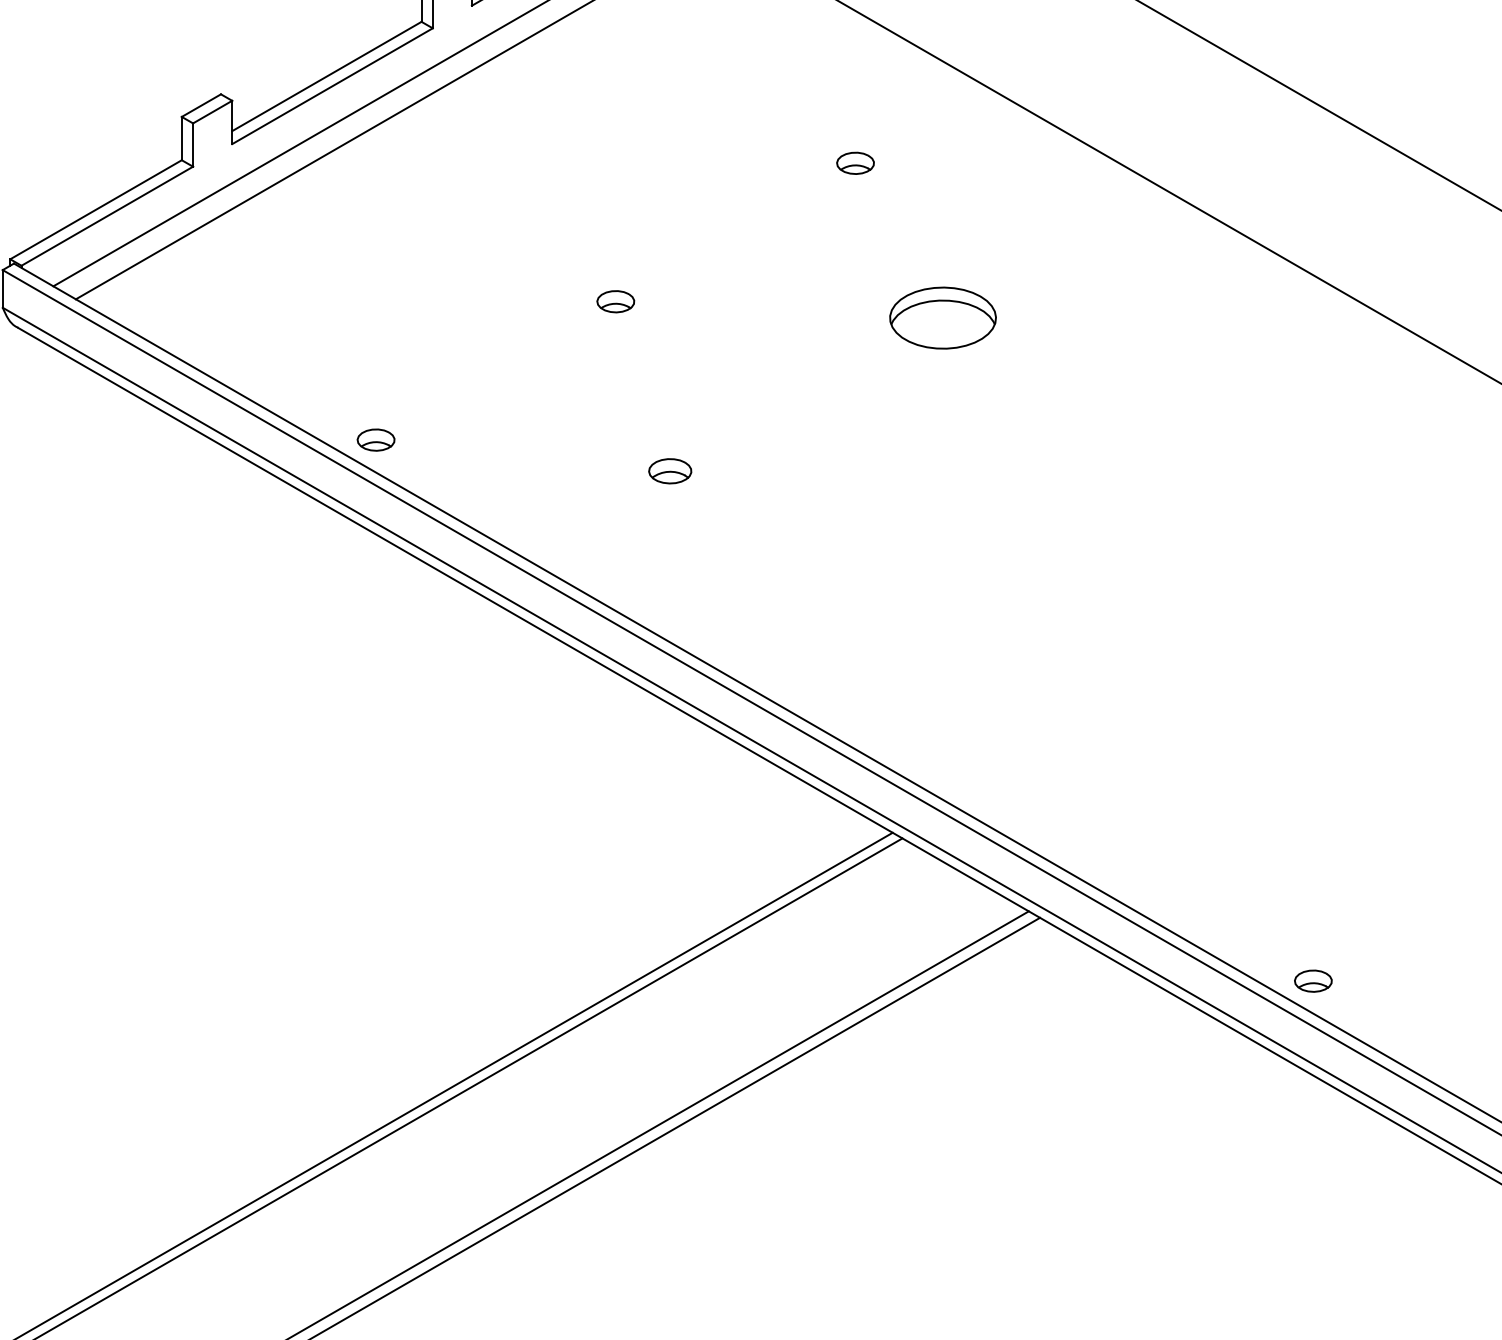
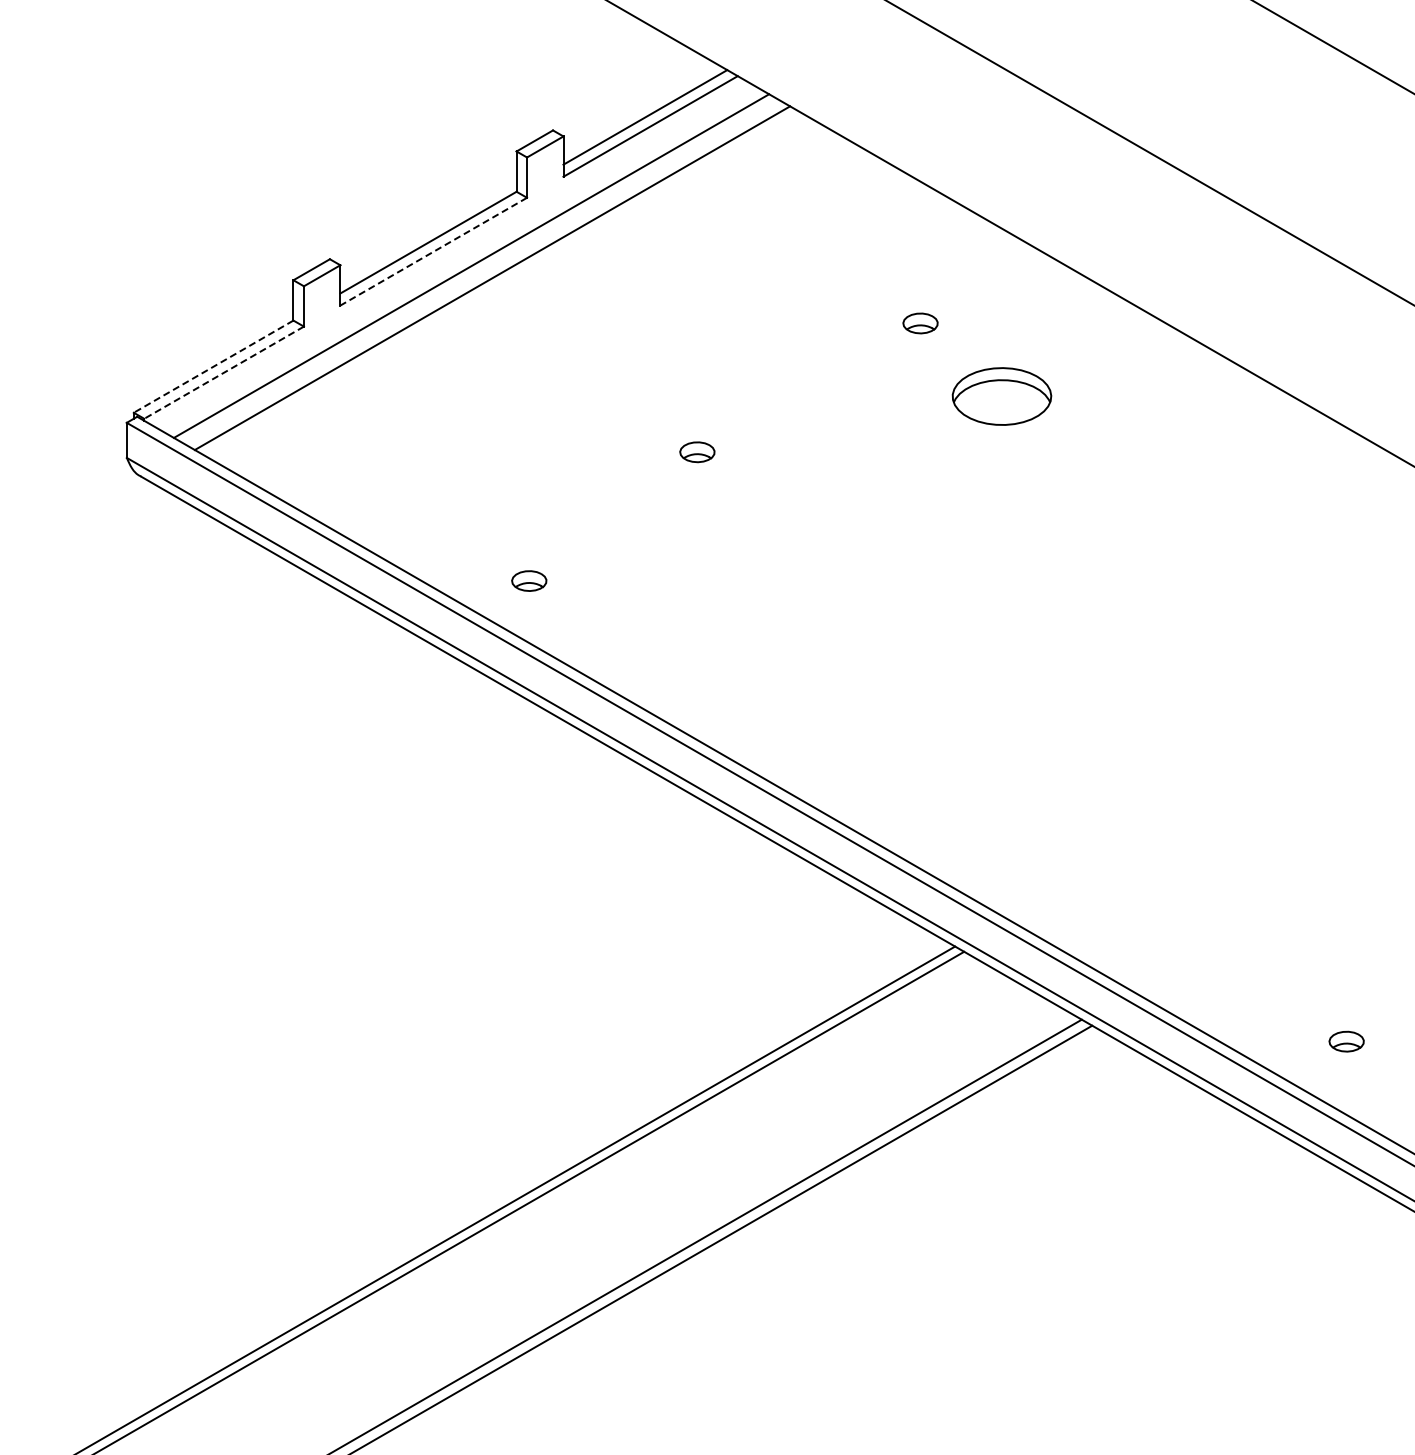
line: (332, 86) -> (433, 251), solid -> dashed
line: (95, 209) -> (213, 366), solid -> dashed
line: (106, 216) -> (223, 372), solid -> dashed
part: (942, 318) -> (1001, 396), moved
part: (376, 439) -> (529, 580), moved
part: (669, 470) -> (747, 609), removed
part: (1313, 980) -> (1346, 1041), moved

